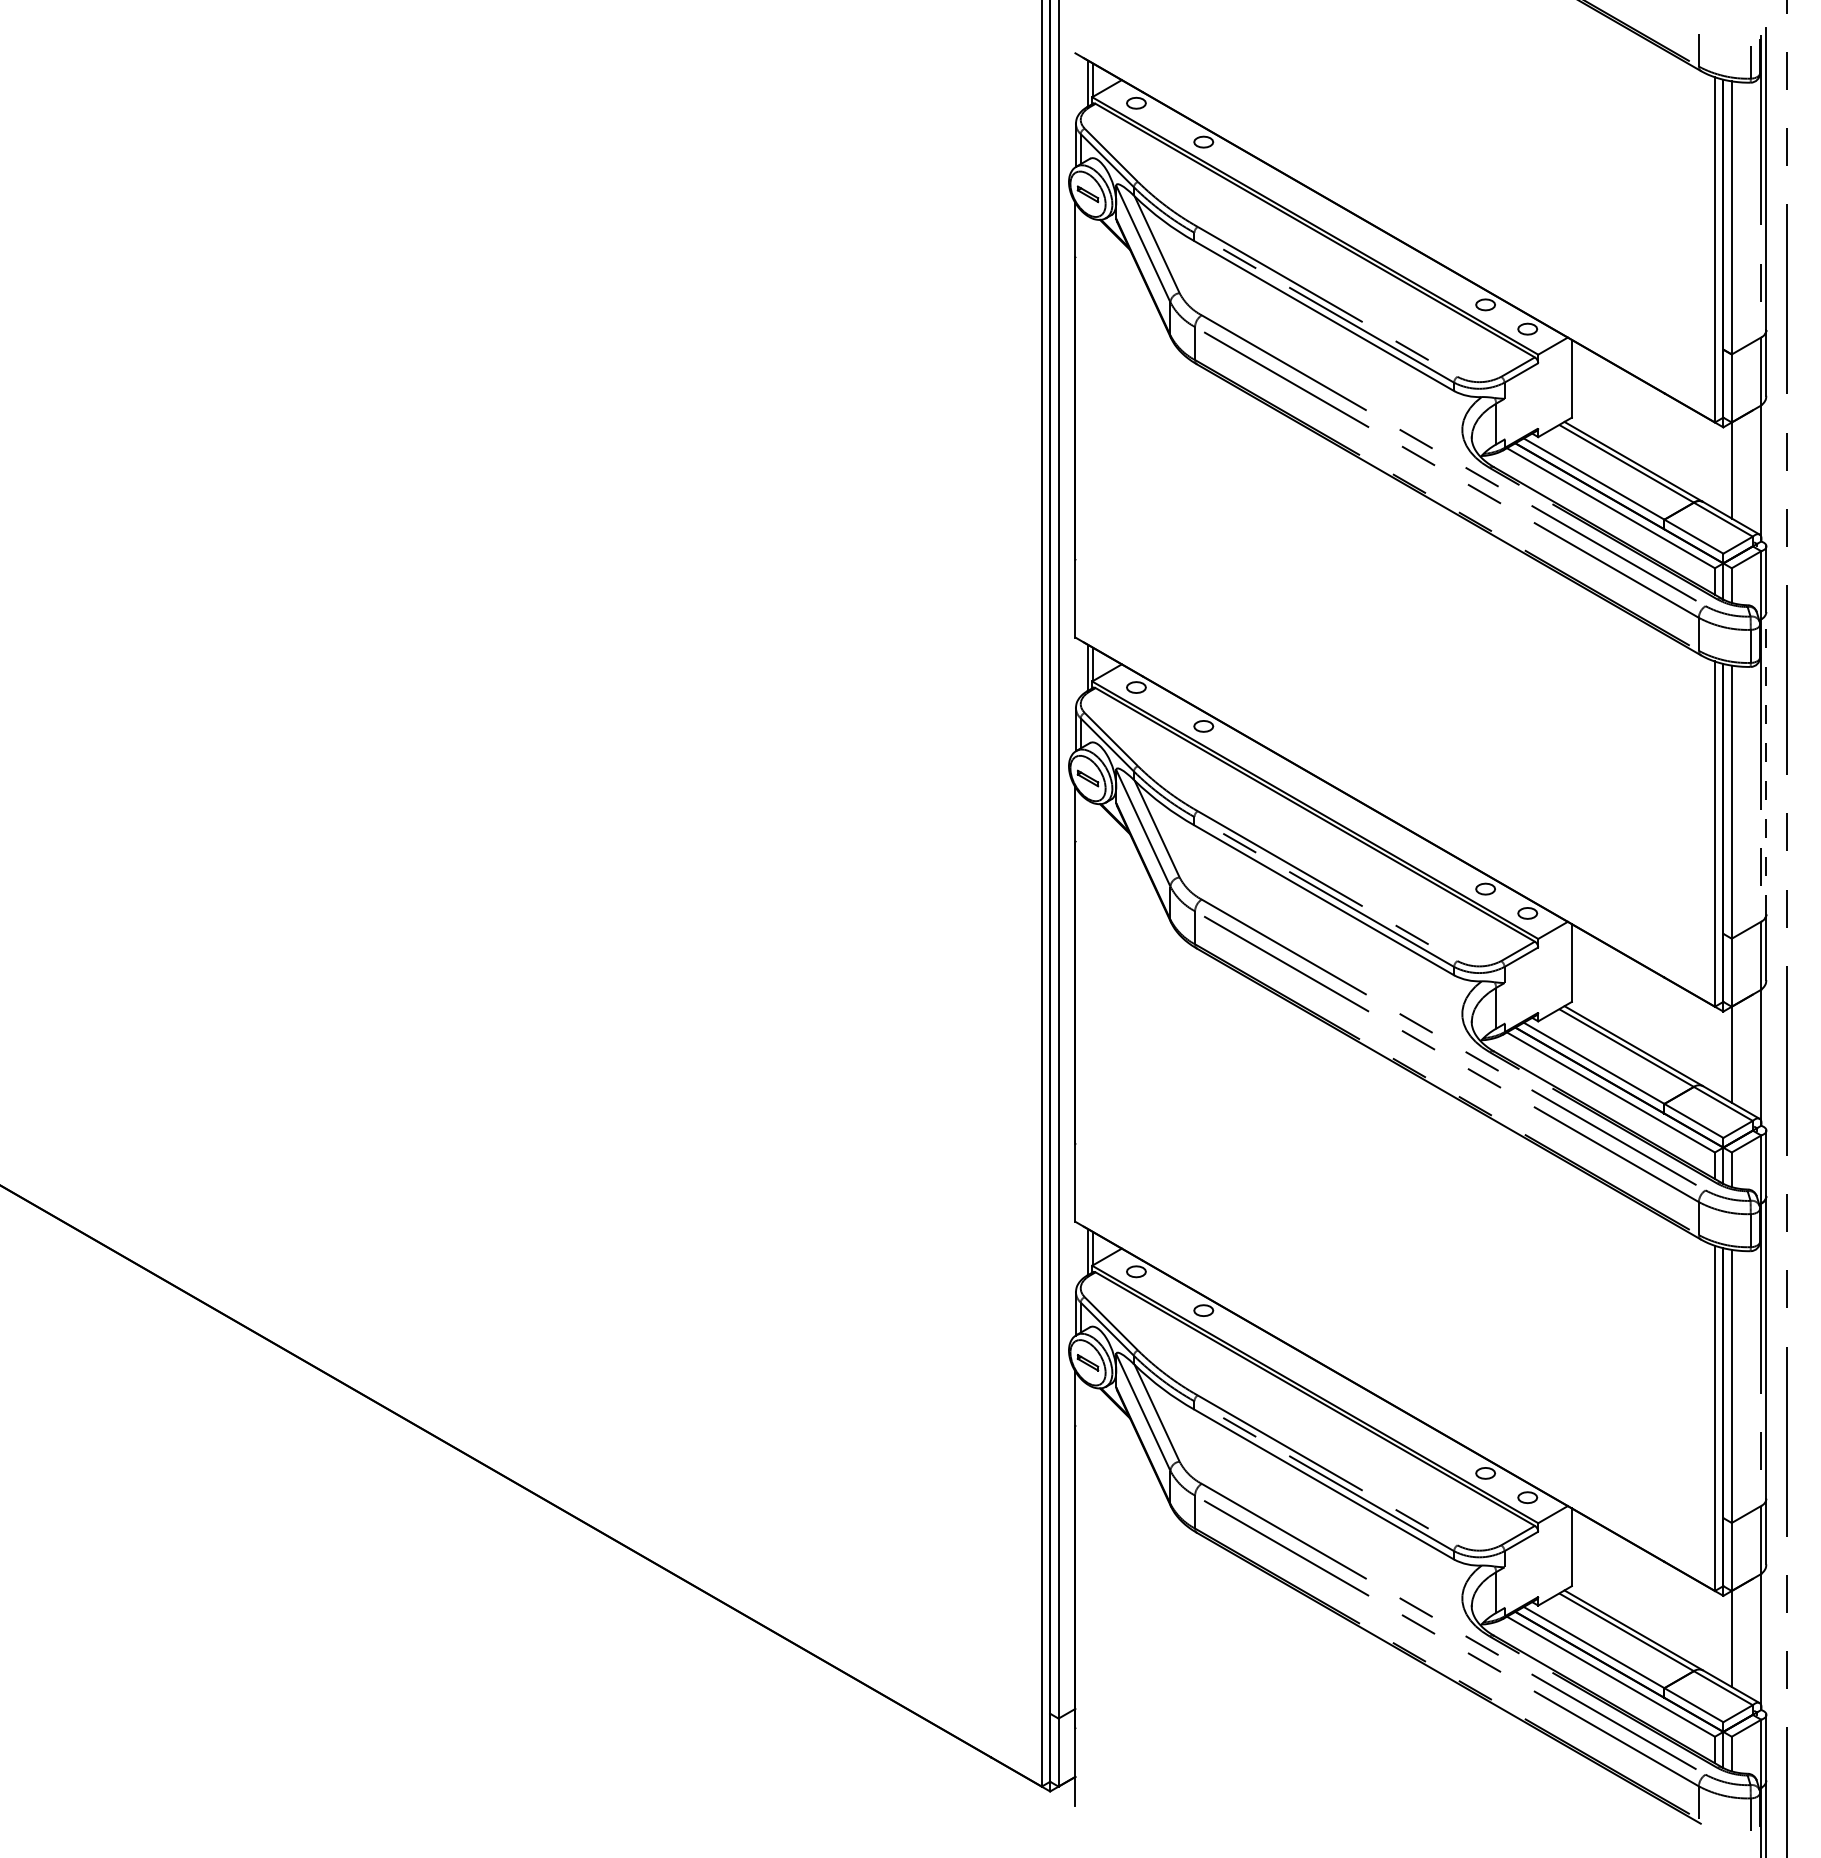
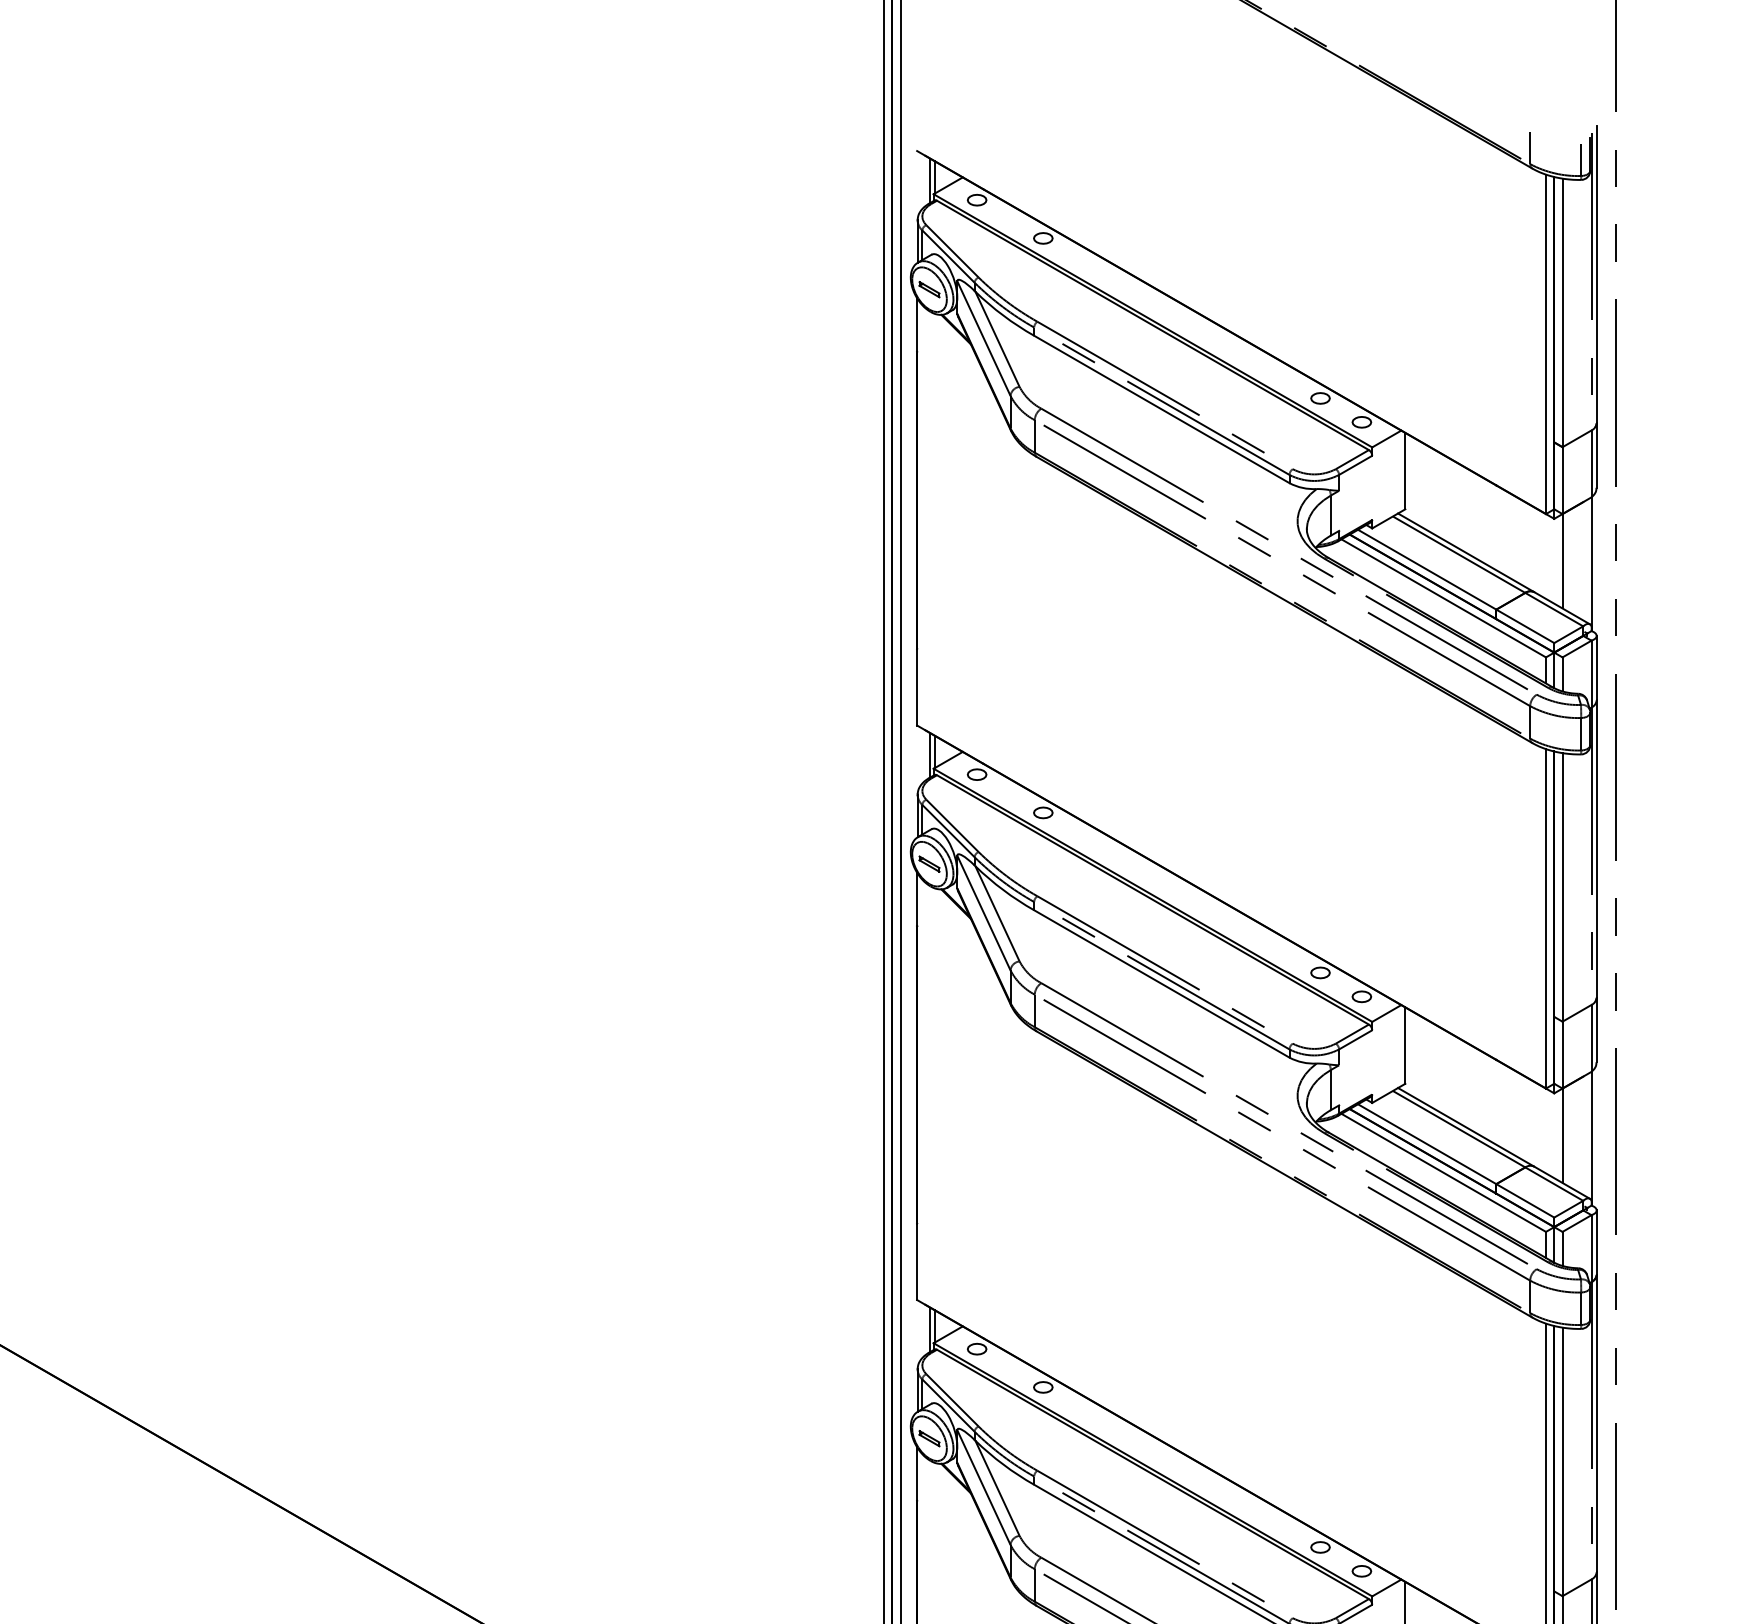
line: (1766, 762) -> (1596, 848), dashed -> solid

